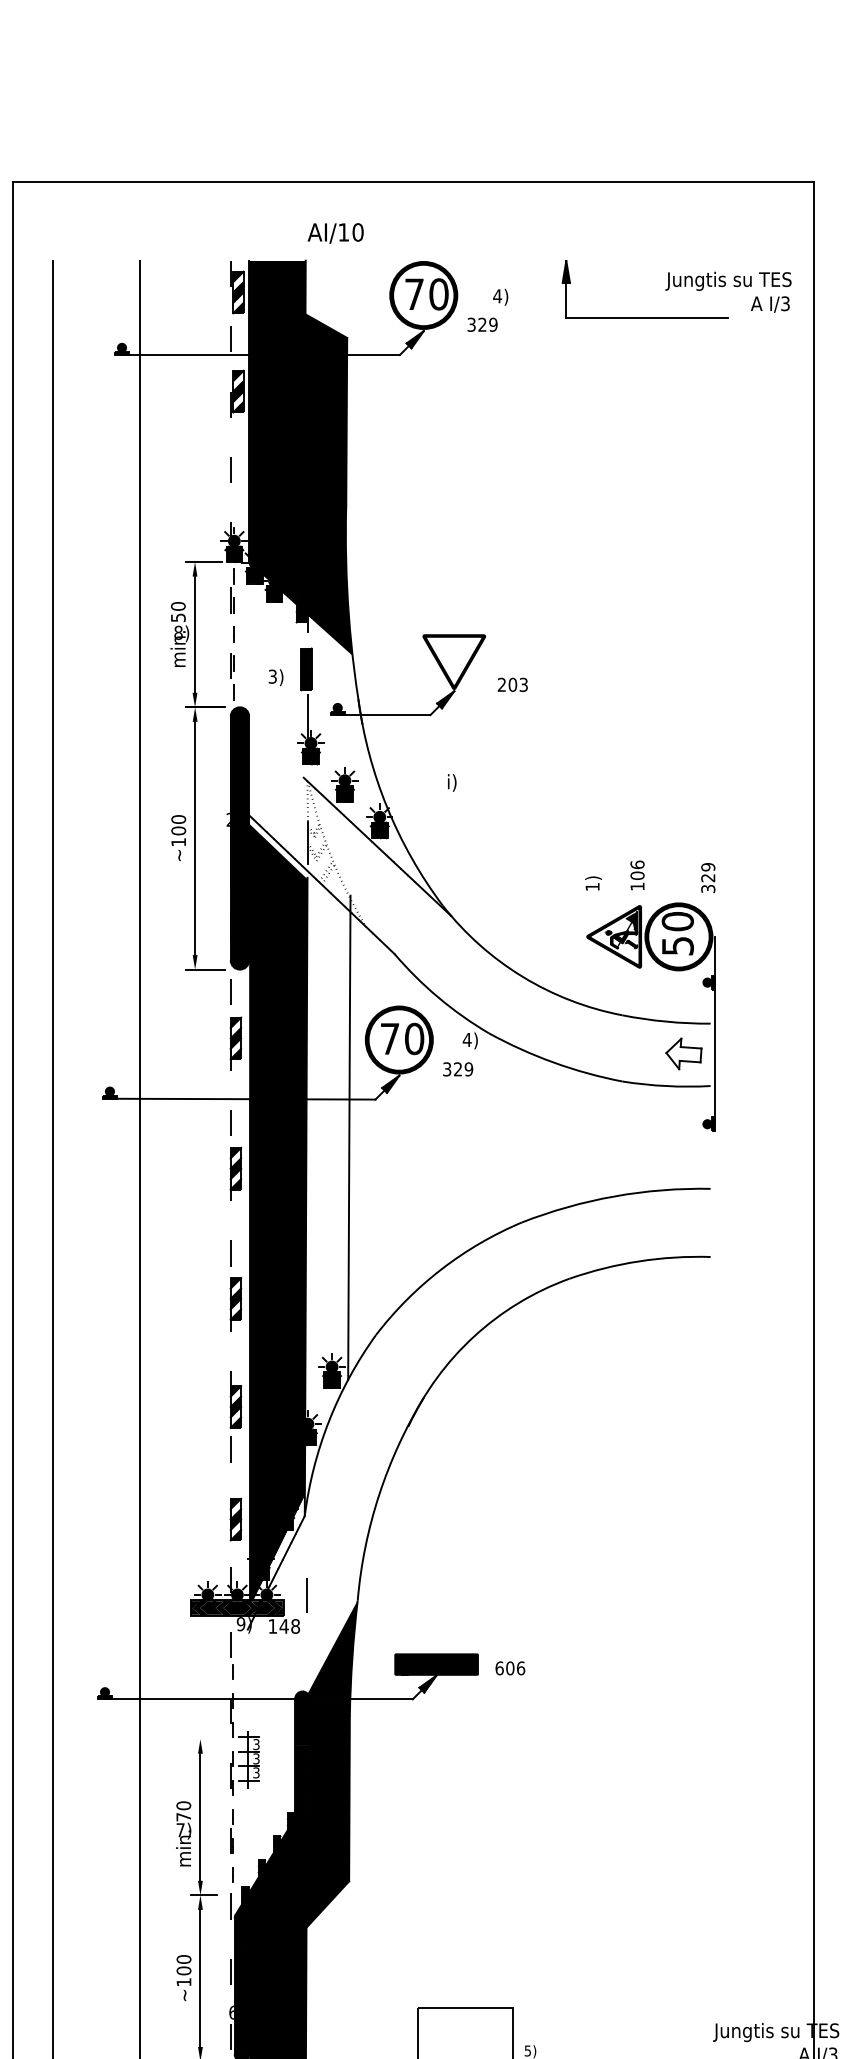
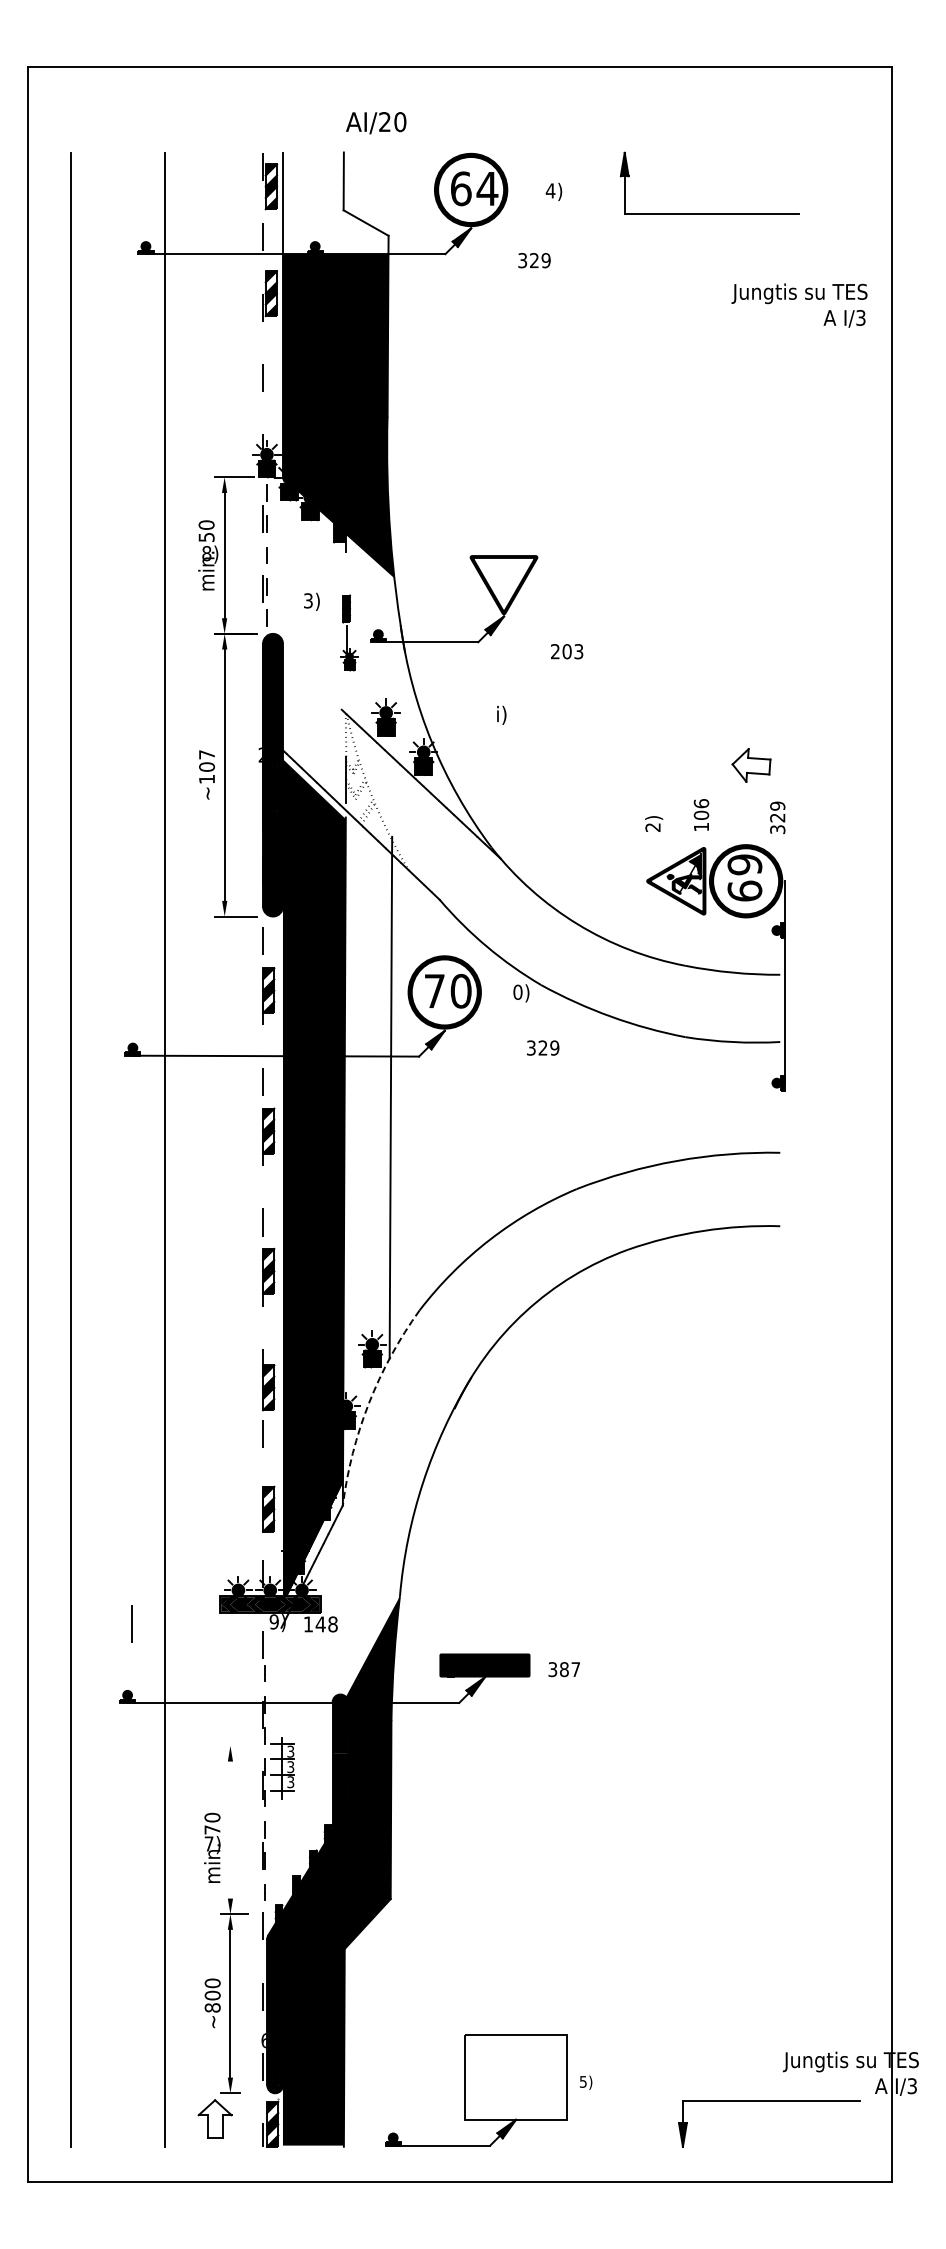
text: (343, 231) -> (384, 121), AI/10 -> AI/20
text: (728, 292) -> (799, 305), moved
text: (426, 294) -> (474, 188), 70 -> 64
fill: (297, 307) -> (335, 203), removed
text: (482, 324) -> (534, 260), moved
text: (513, 684) -> (567, 651), moved
part: (310, 706) -> (349, 632), size x0.6
text: (179, 819) -> (207, 754), ~100 -> ~107
text: (592, 887) -> (652, 827), 1) -> 2)
text: (677, 933) -> (744, 877), 50 -> 69
text: (466, 1039) -> (517, 991), 4) -> 0)
part: (683, 1054) -> (751, 765), moved
text: (458, 1068) -> (543, 1047), moved
arc: (329, 1421) -> (369, 1403), solid -> dashed
line: (306, 1594) -> (131, 1623), moved
text: (510, 1668) -> (564, 1669), 606 -> 387
line: (200, 1816) -> (230, 1829), removed
text: (183, 1981) -> (212, 2007), ~100 -> ~800

